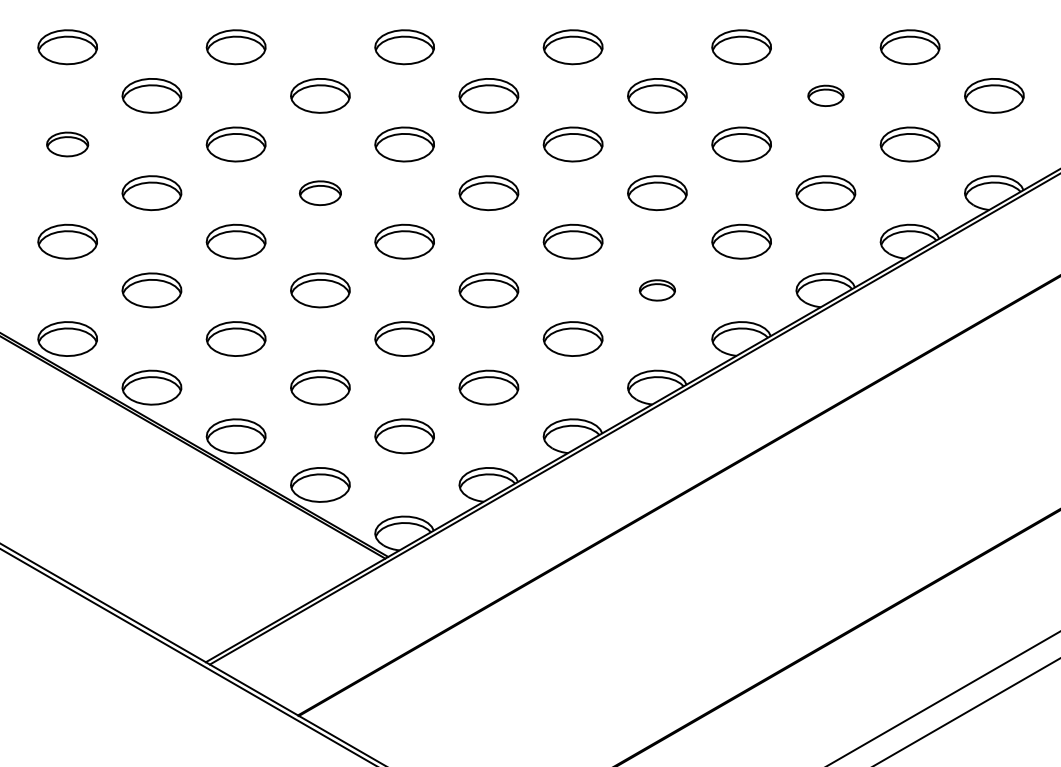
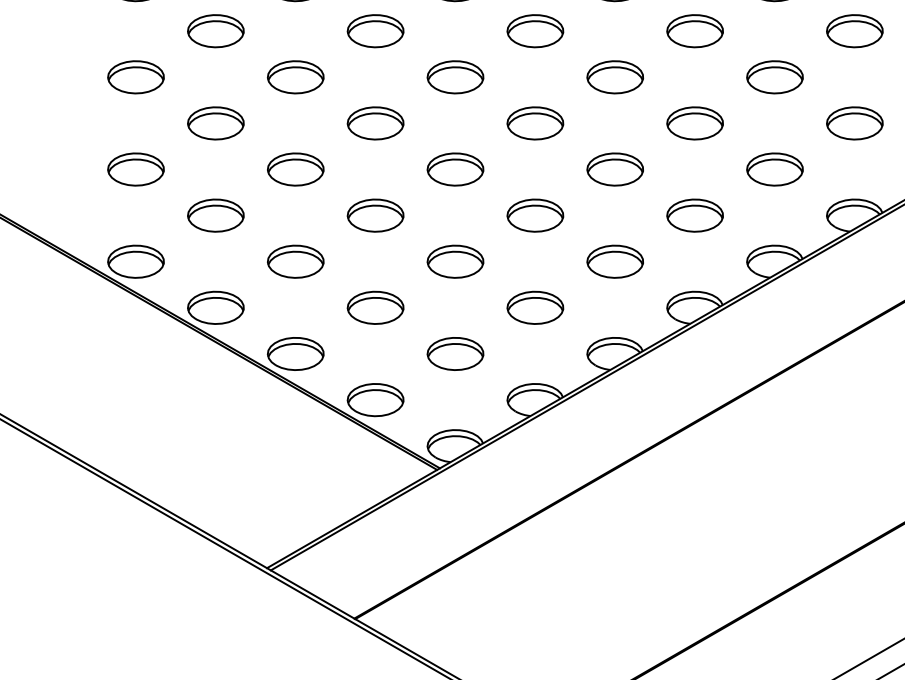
part: (825, 95) -> (854, 30), size x1.67
part: (67, 144) -> (135, 77), size x1.43
part: (320, 193) -> (375, 123), size x1.43
part: (657, 290) -> (695, 215), size x1.67

